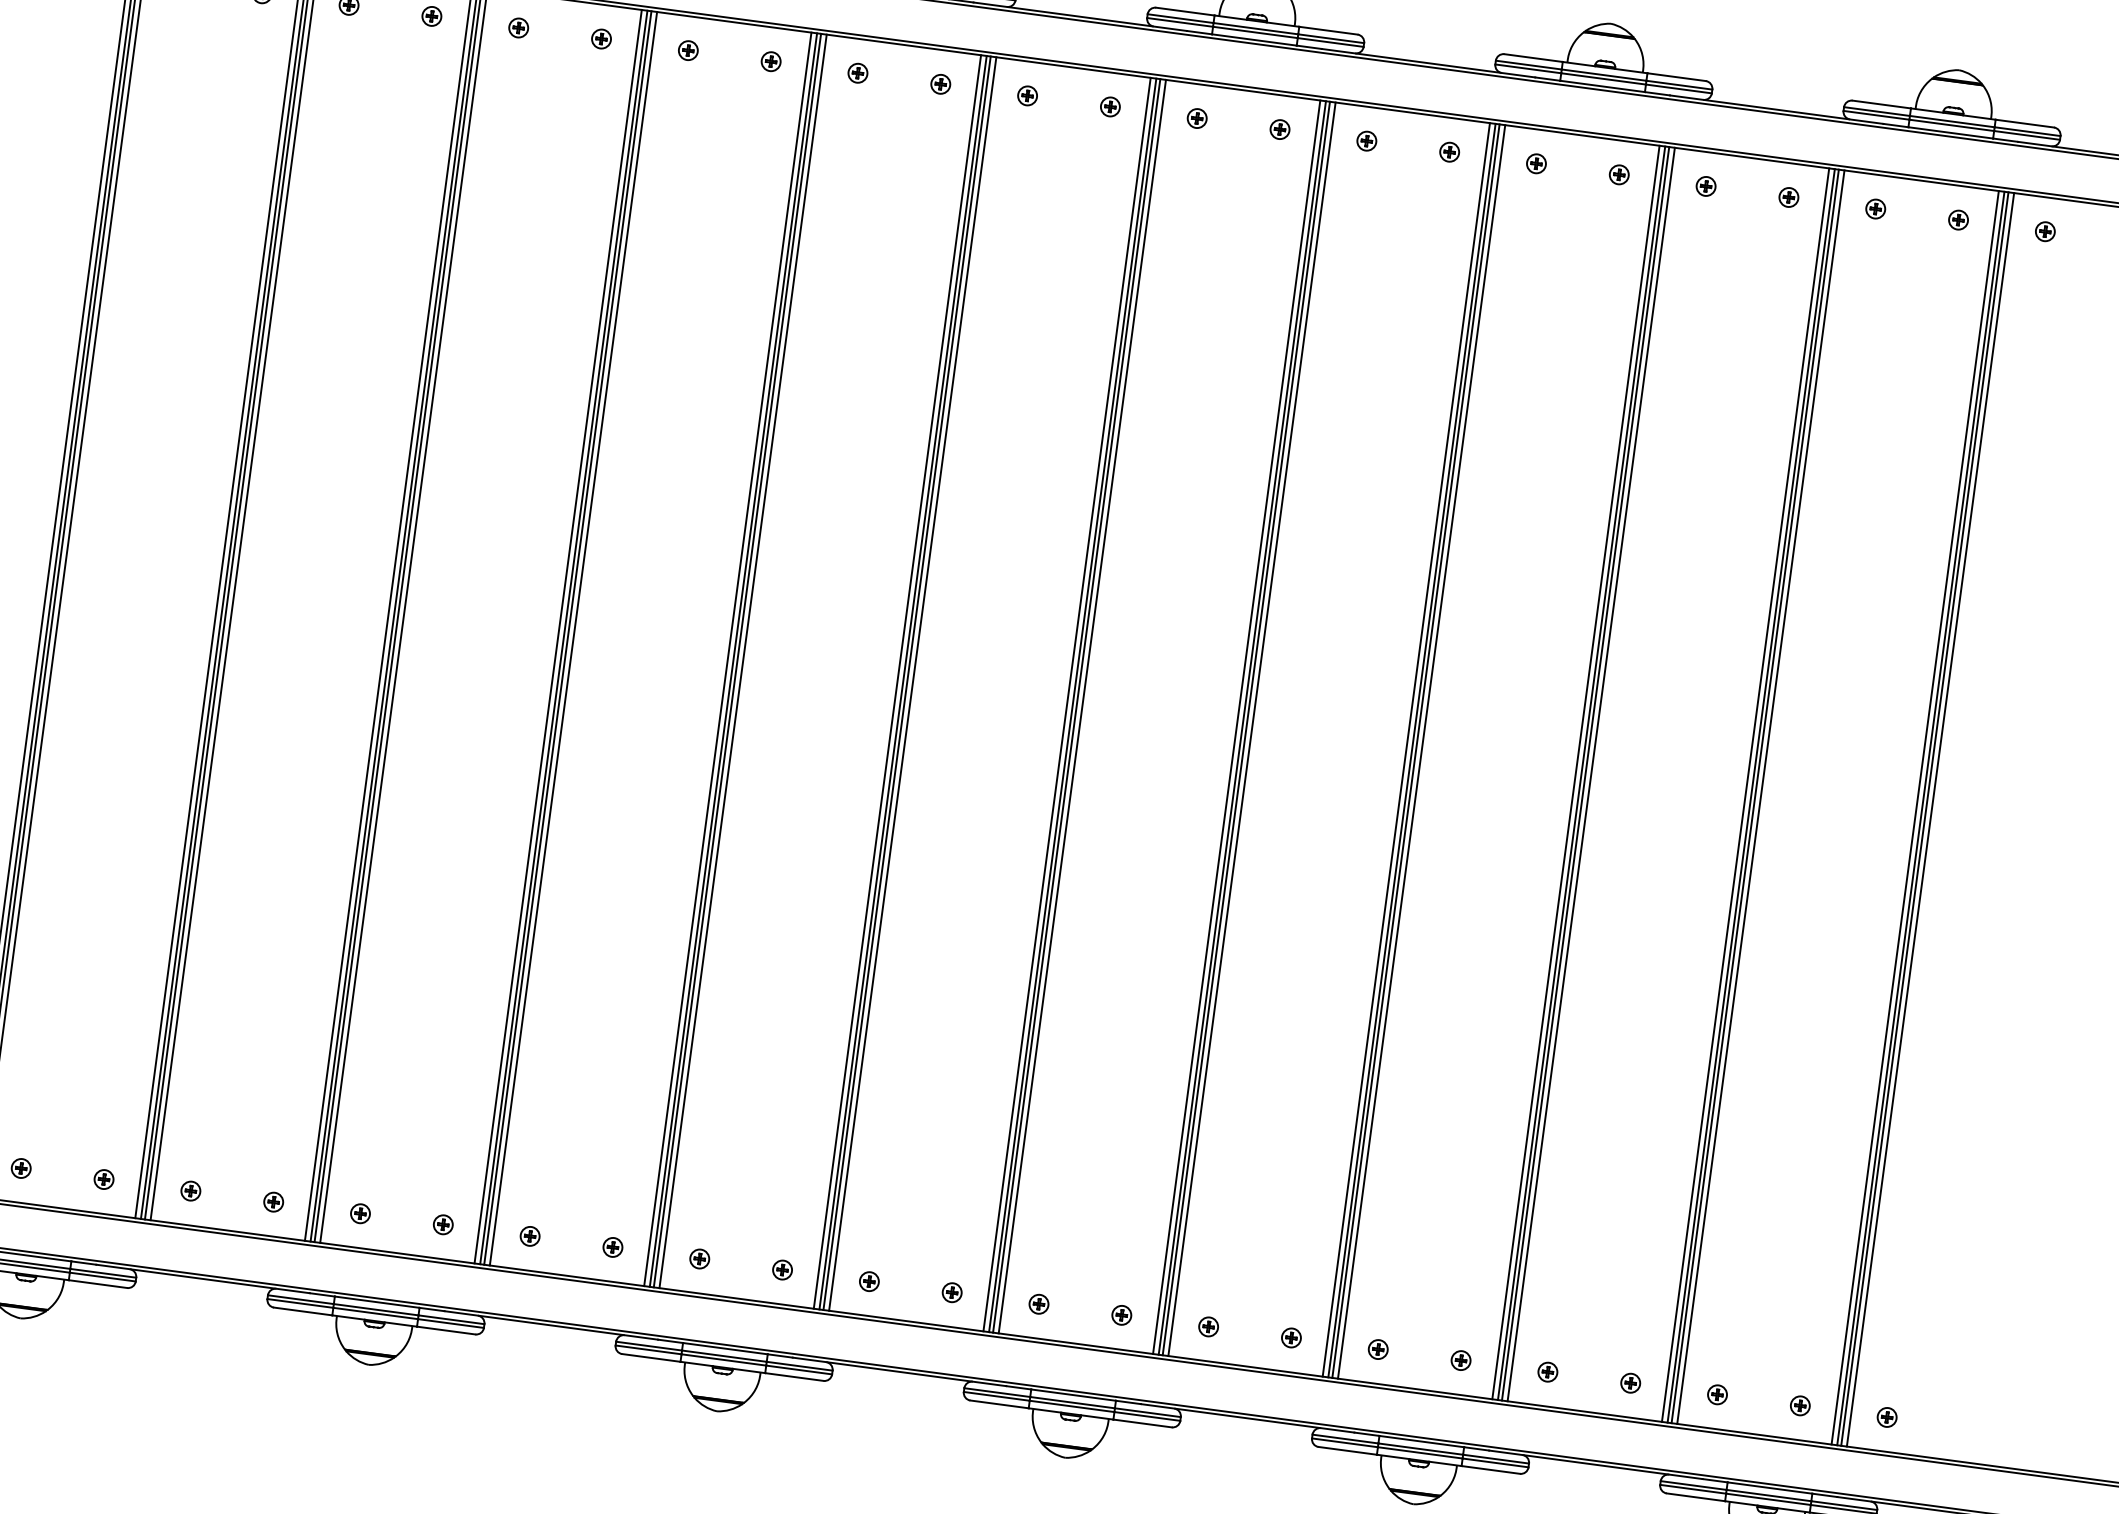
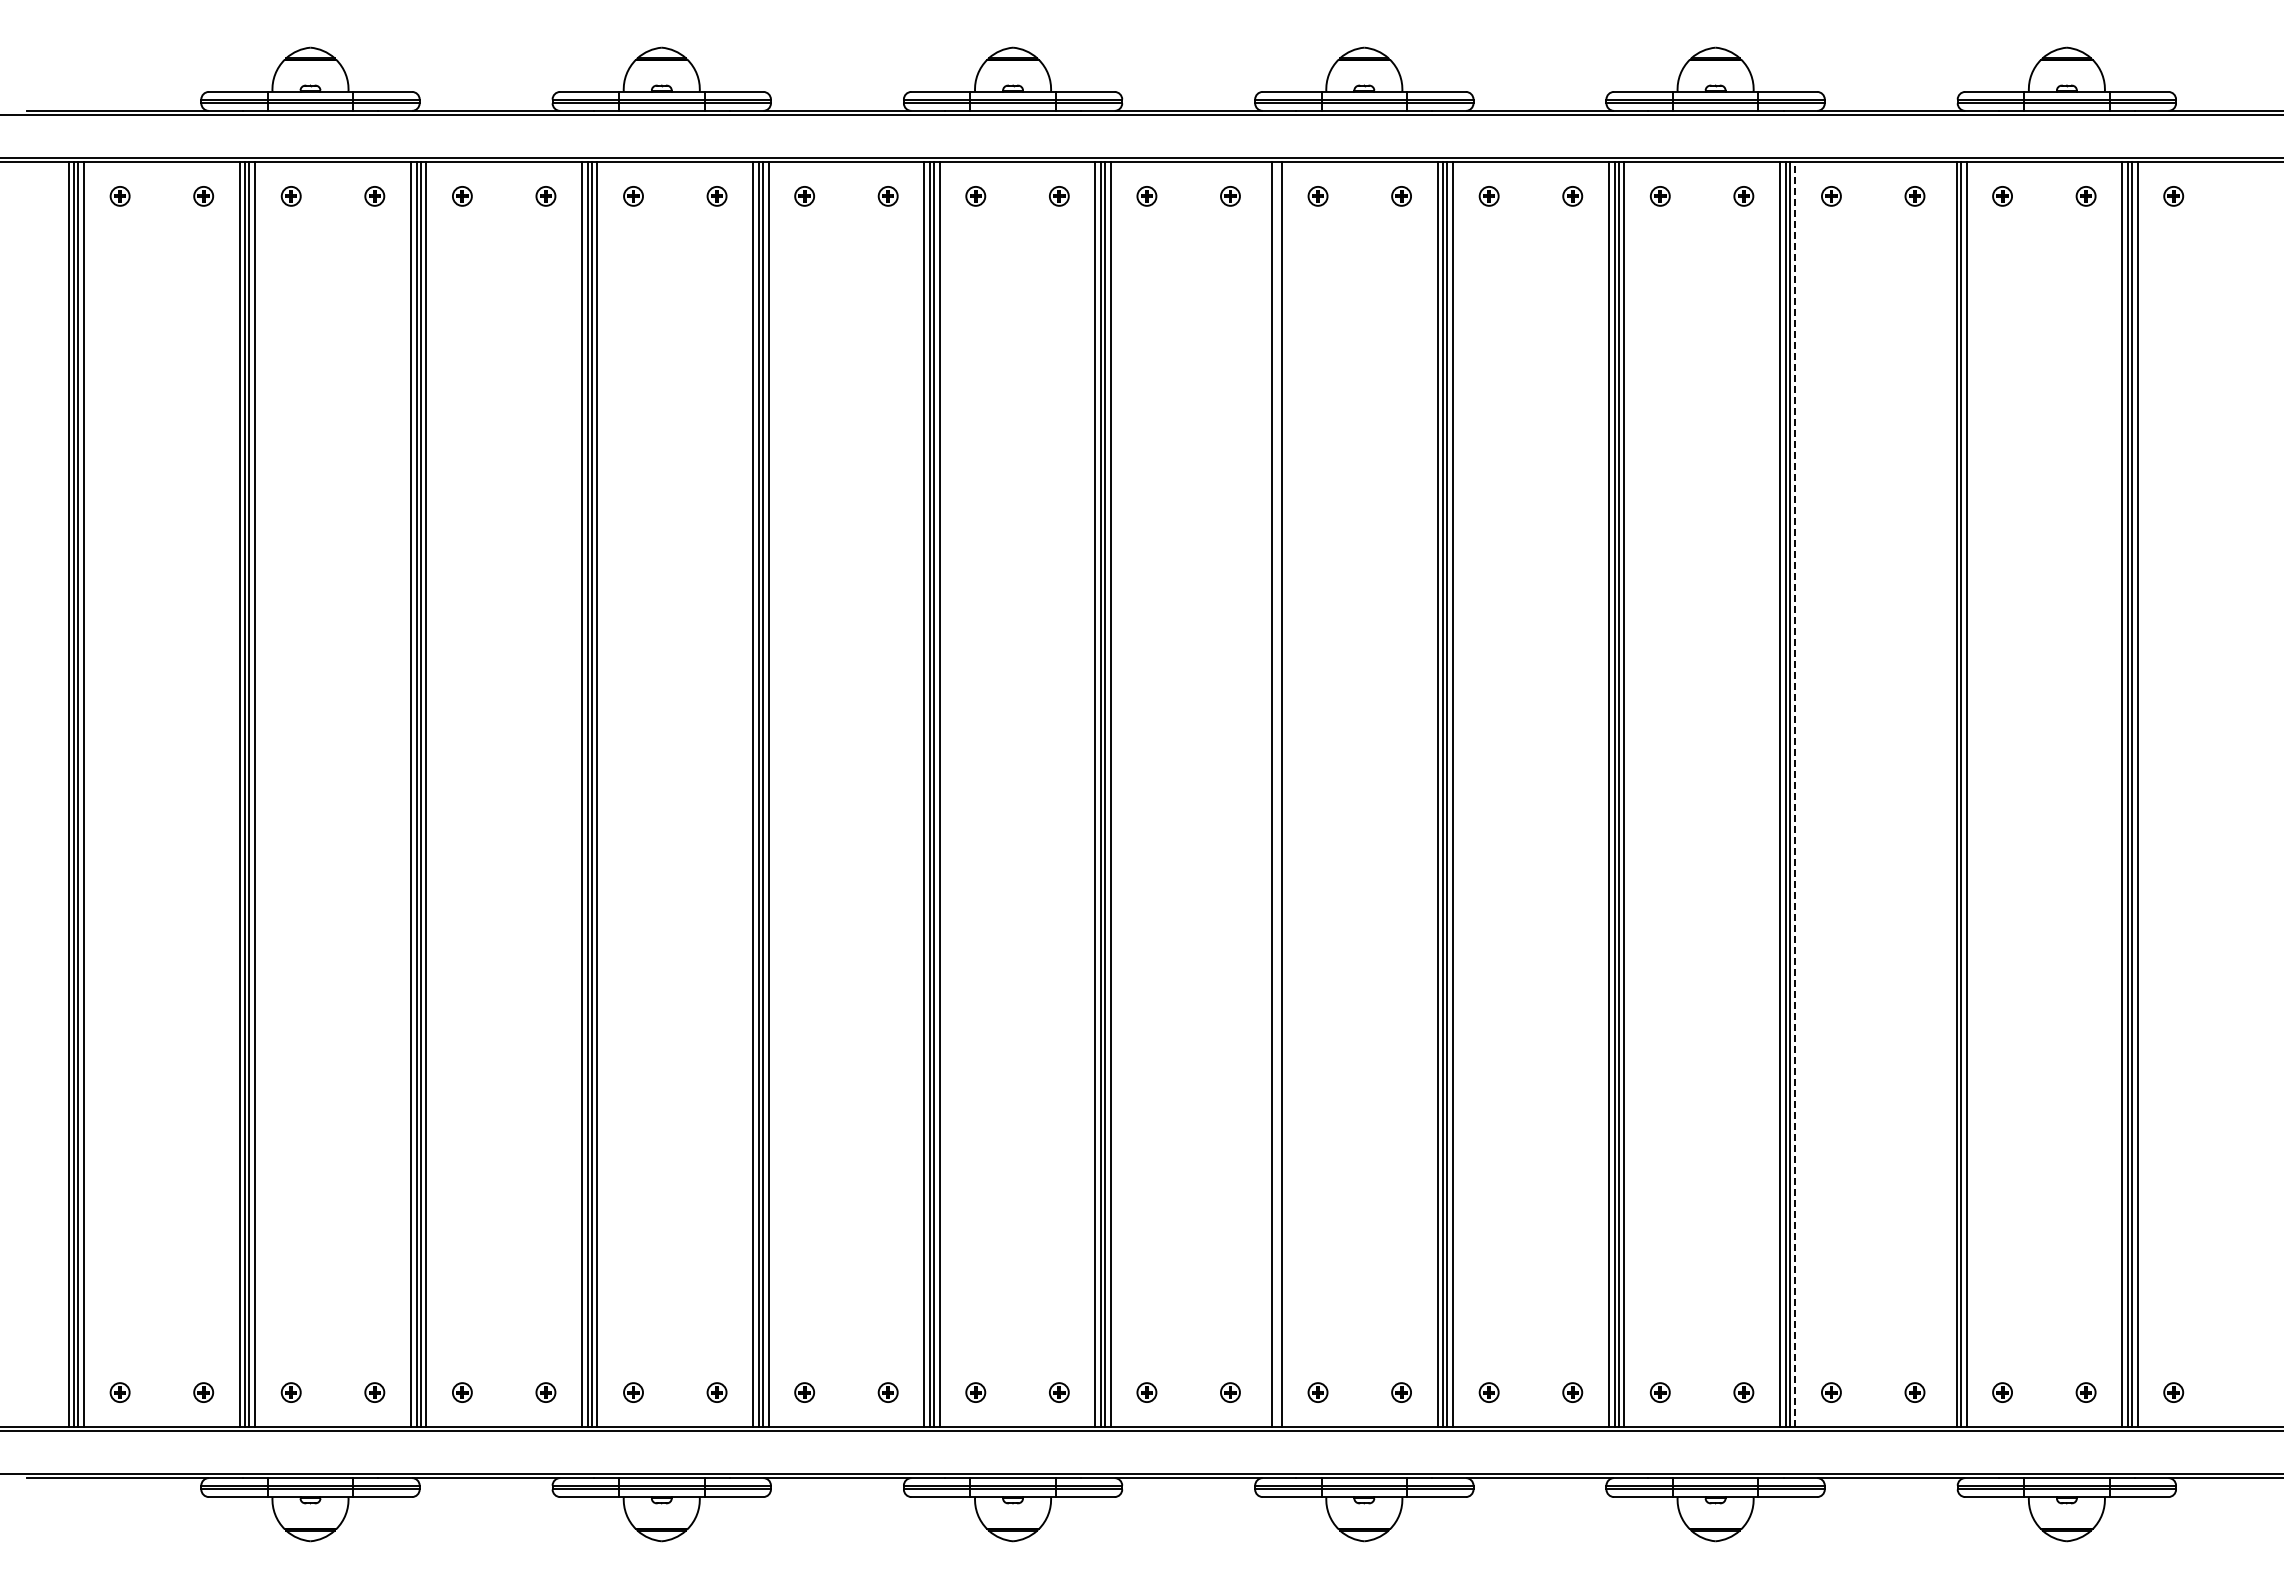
line: (1067, 704) -> (1266, 794), removed
line: (1076, 705) -> (1276, 794), removed
line: (1591, 774) -> (1795, 794), solid -> dashed
line: (1746, 795) -> (1951, 794), removed

